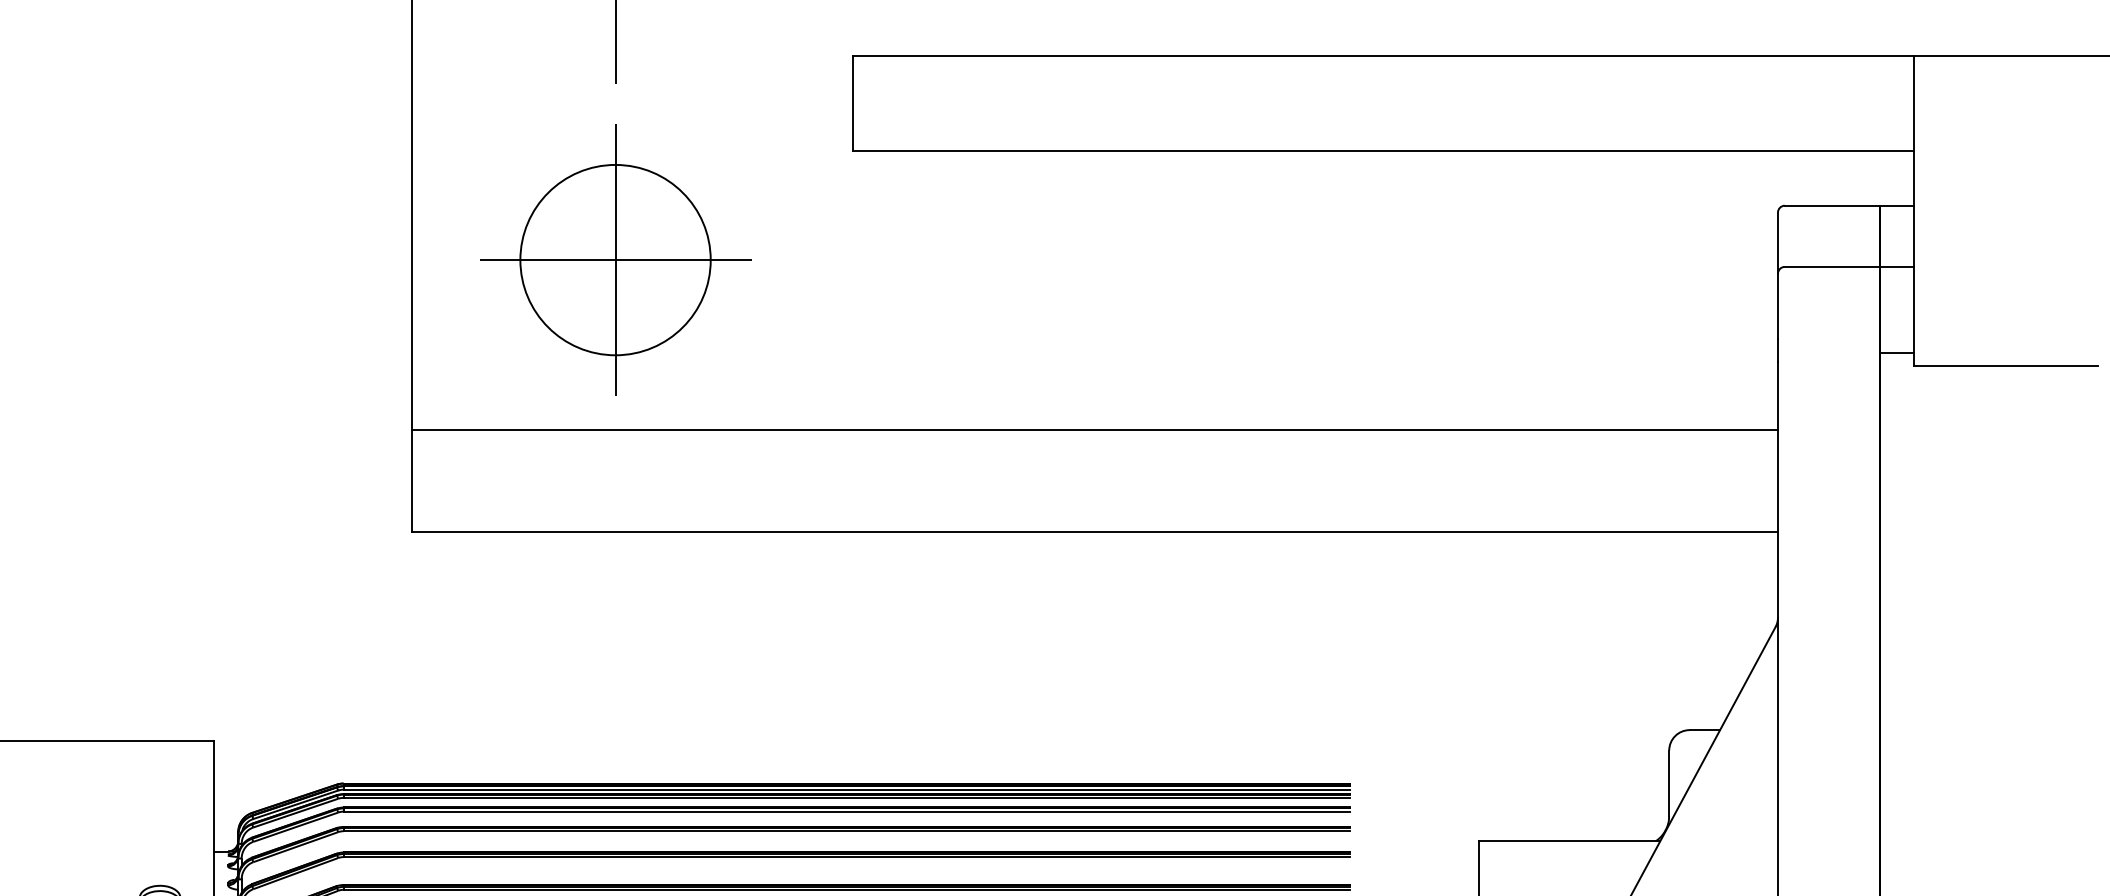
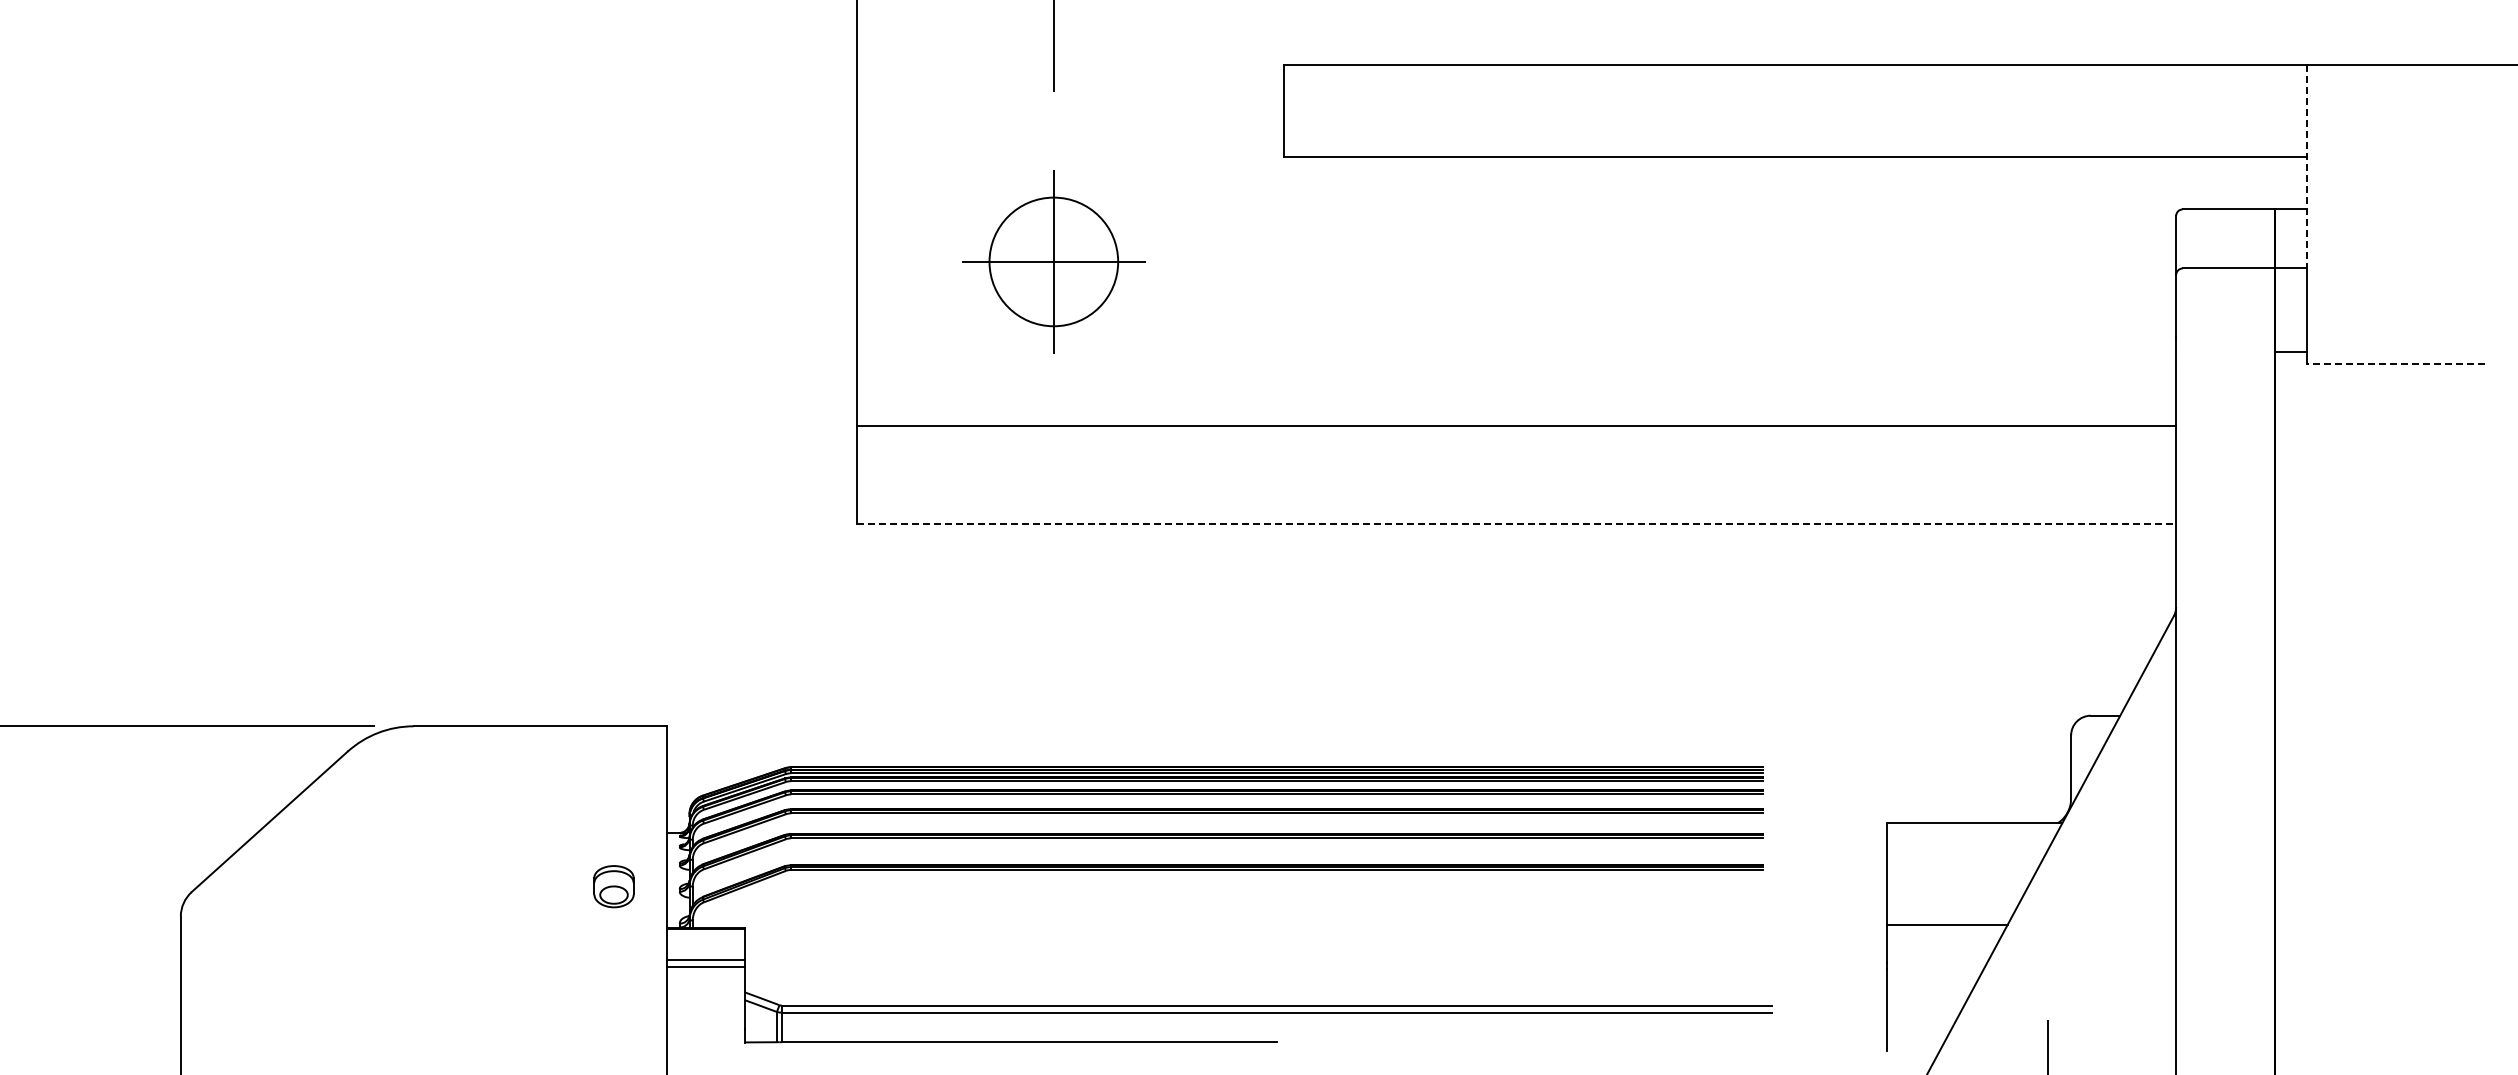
line: (1914, 161) -> (2307, 166), solid -> dashed
part: (615, 259) -> (1053, 261), size x0.7
line: (2006, 365) -> (2396, 363), solid -> dashed
line: (1094, 532) -> (1516, 524), solid -> dashed

